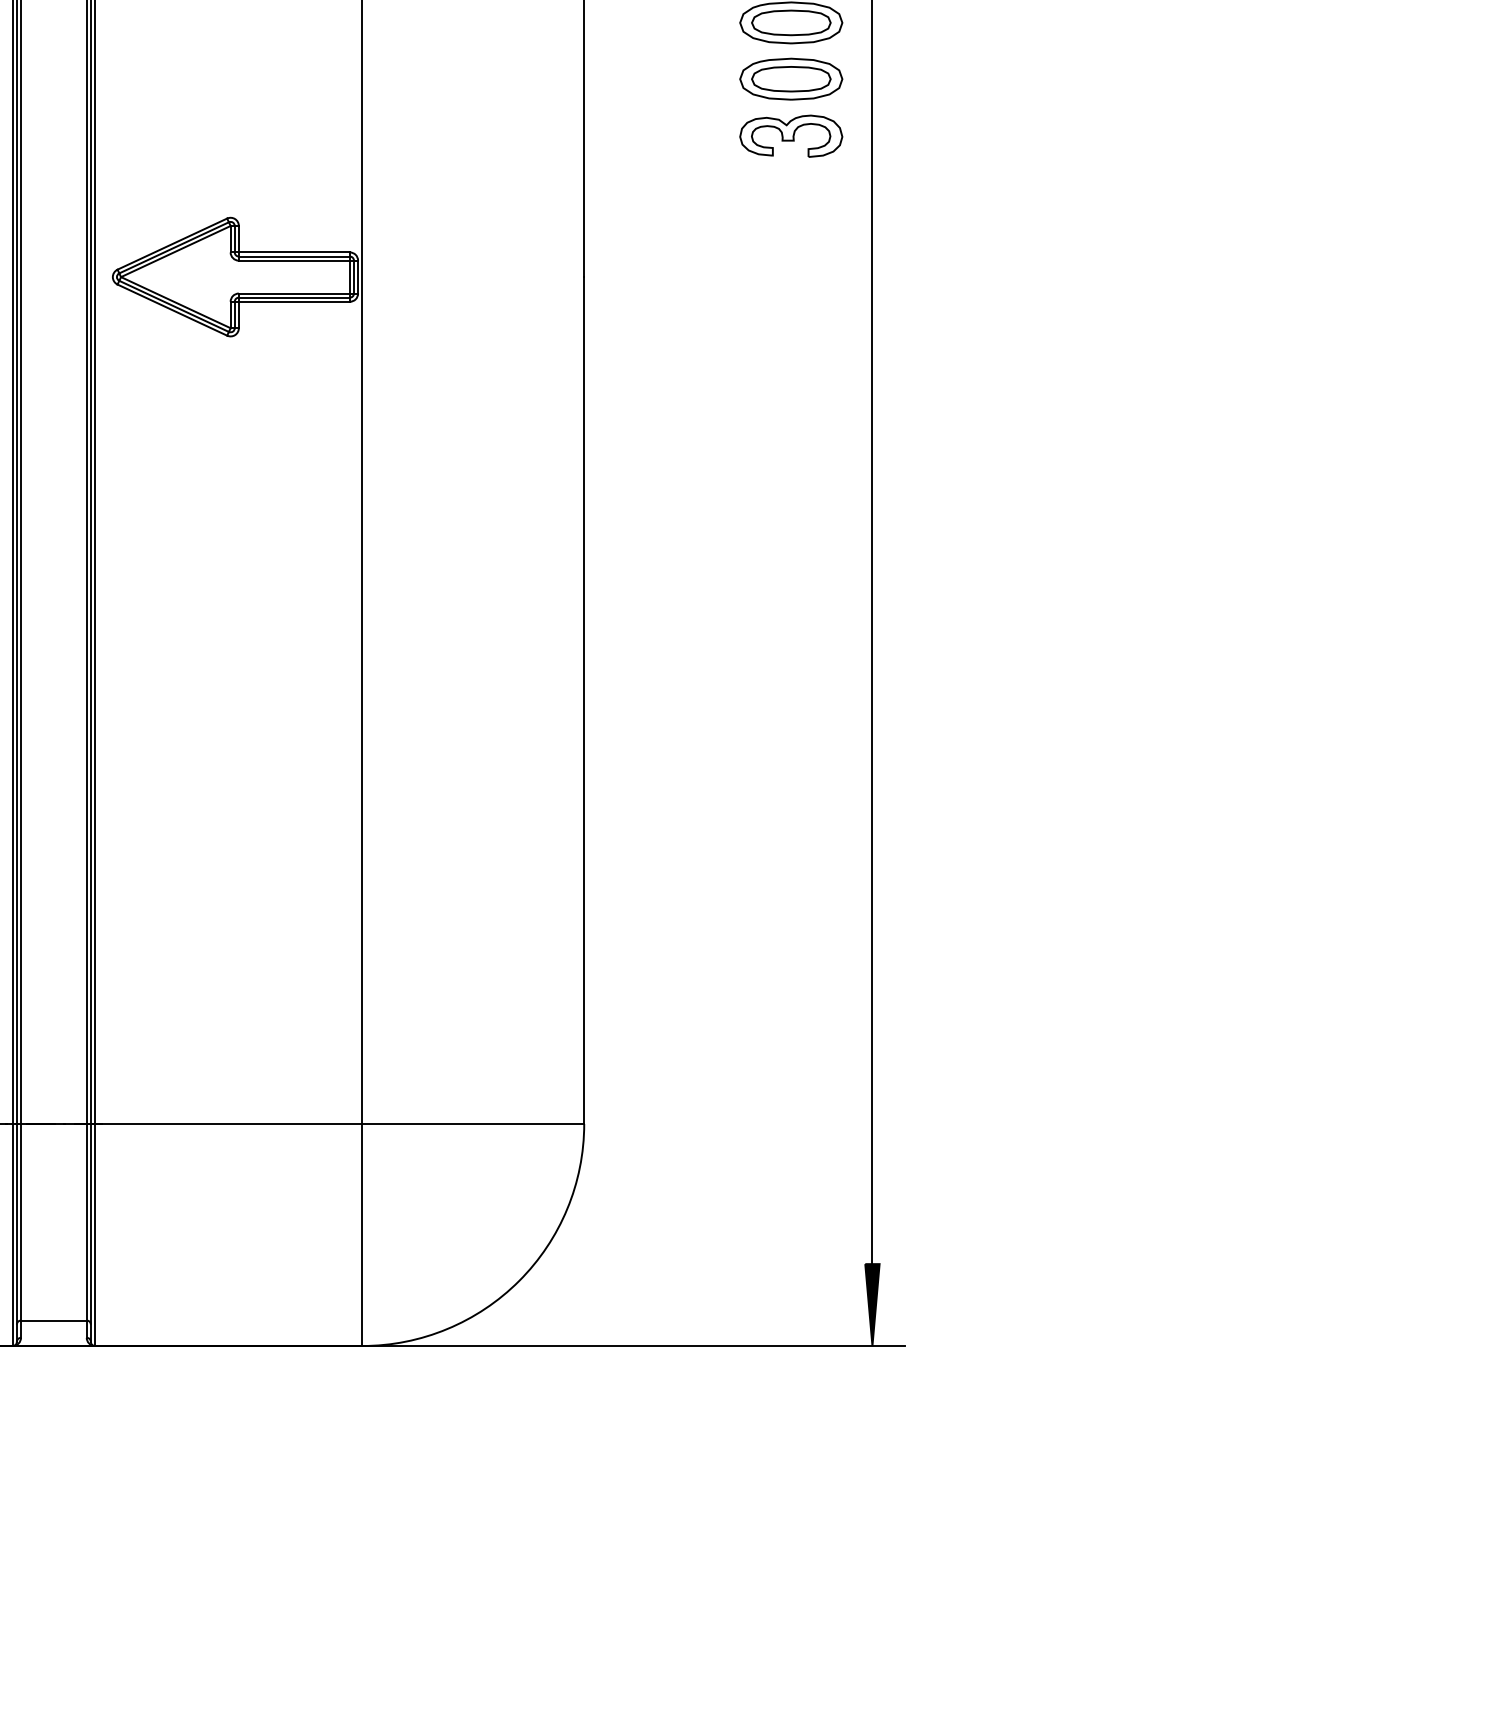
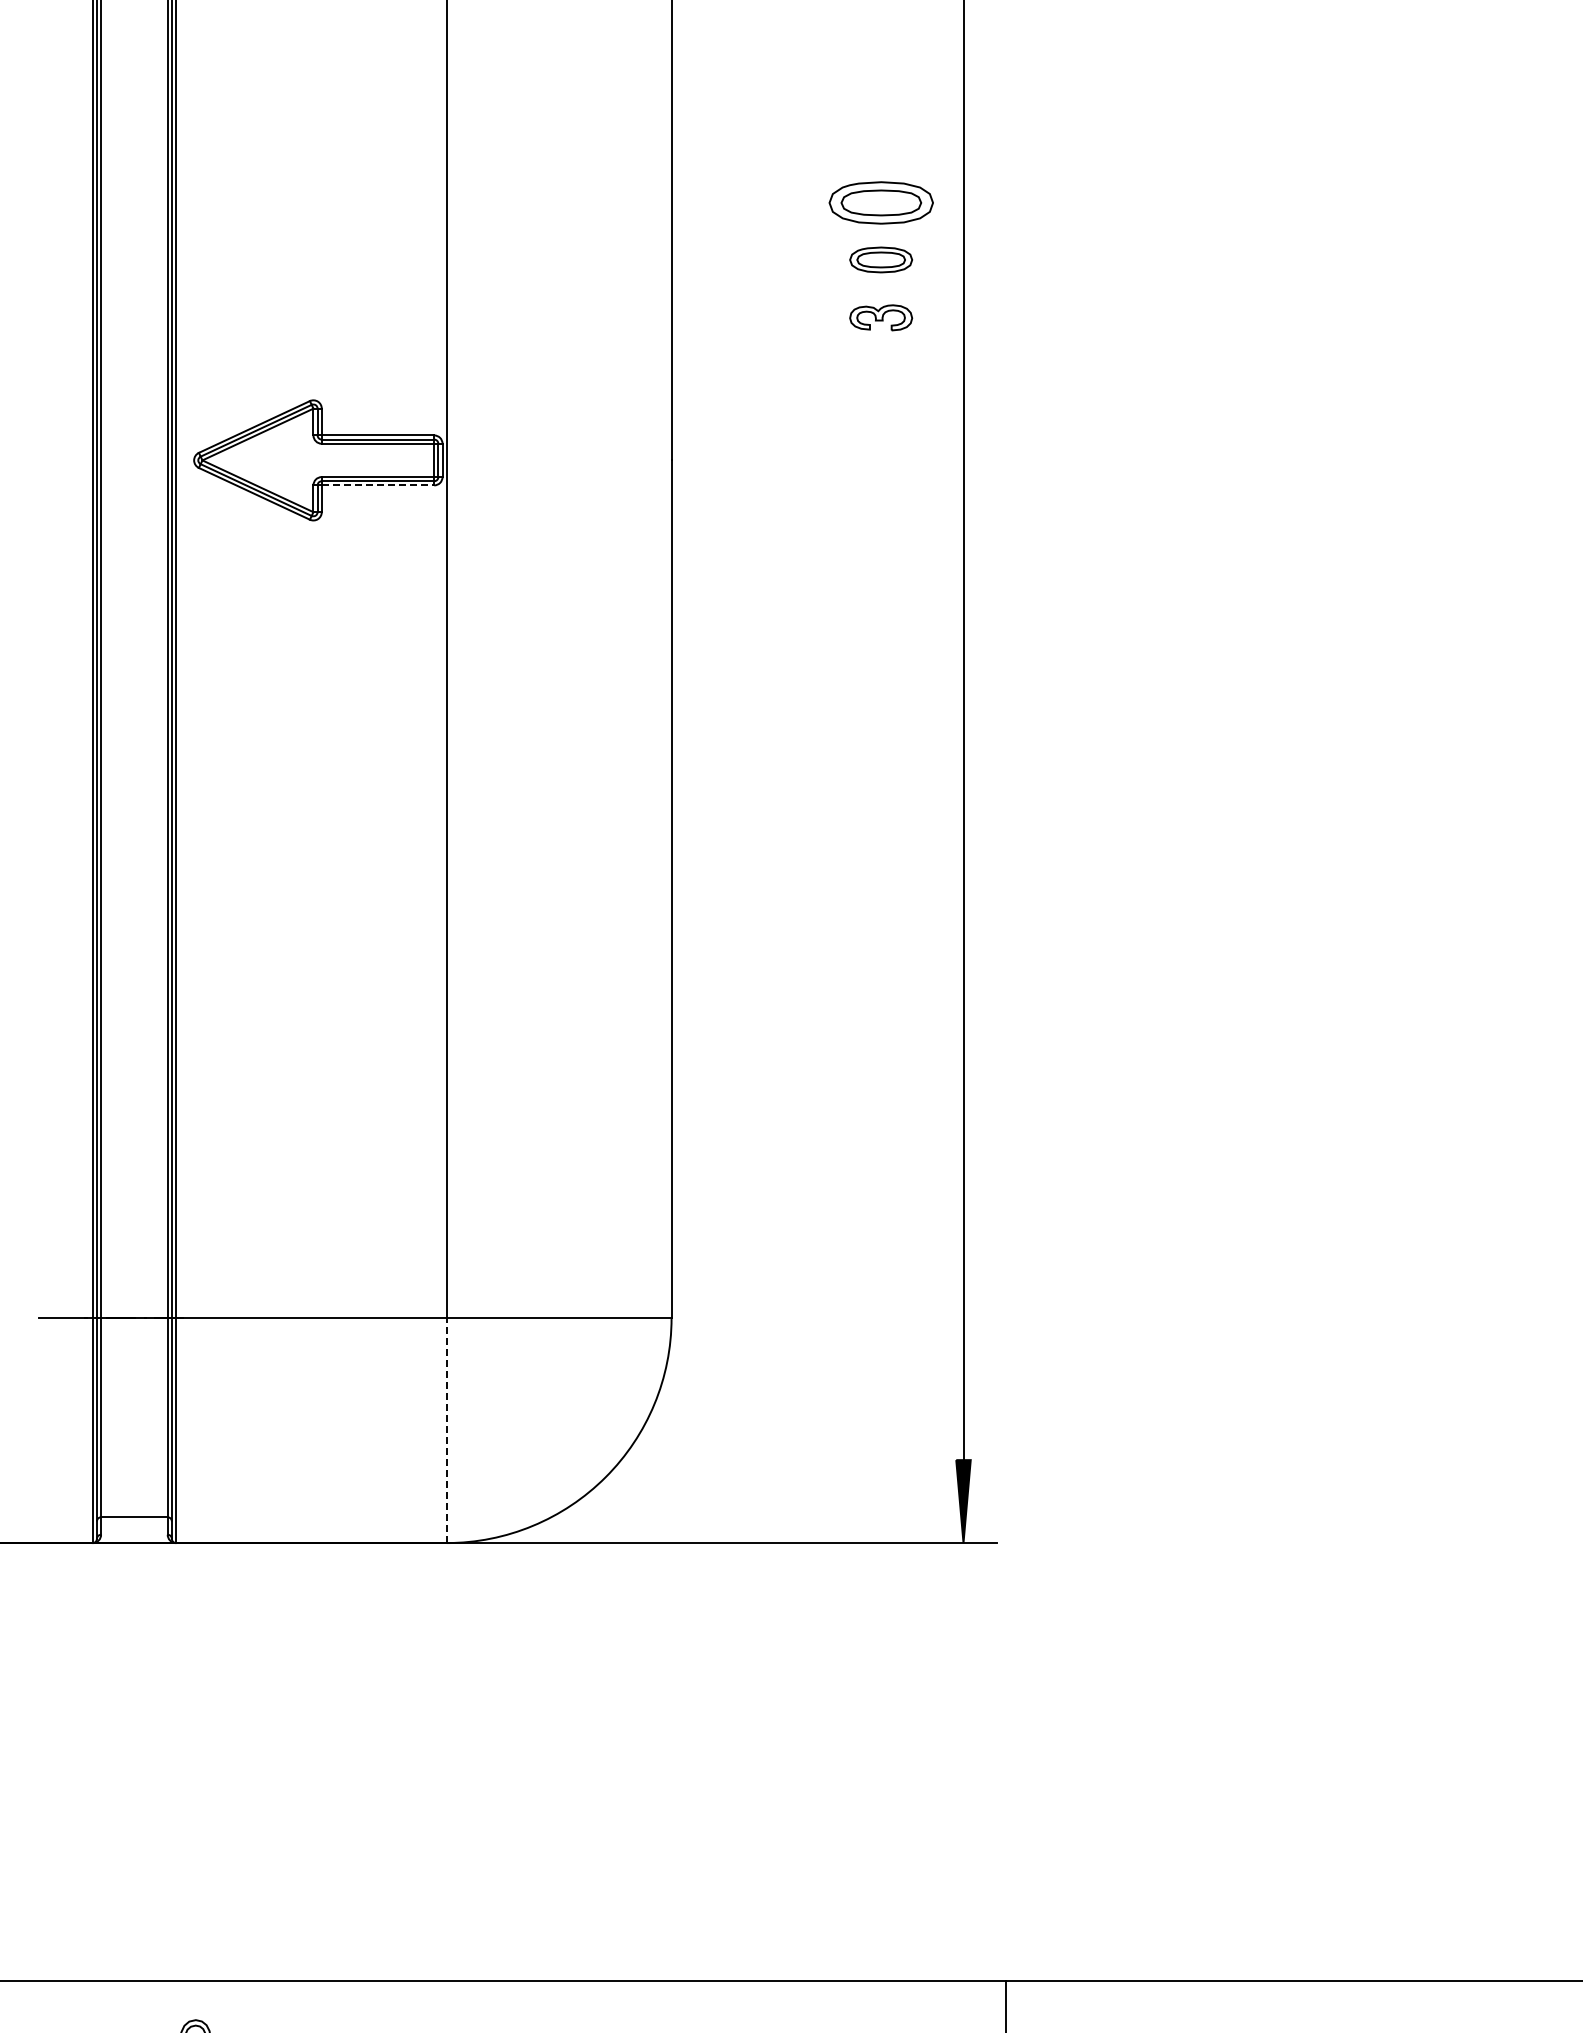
part: (790, 78) -> (880, 259), size x0.6
part: (790, 136) -> (880, 317), size x0.6
line: (294, 301) -> (378, 485), solid -> dashed
line: (362, 1234) -> (446, 1430), solid -> dashed

